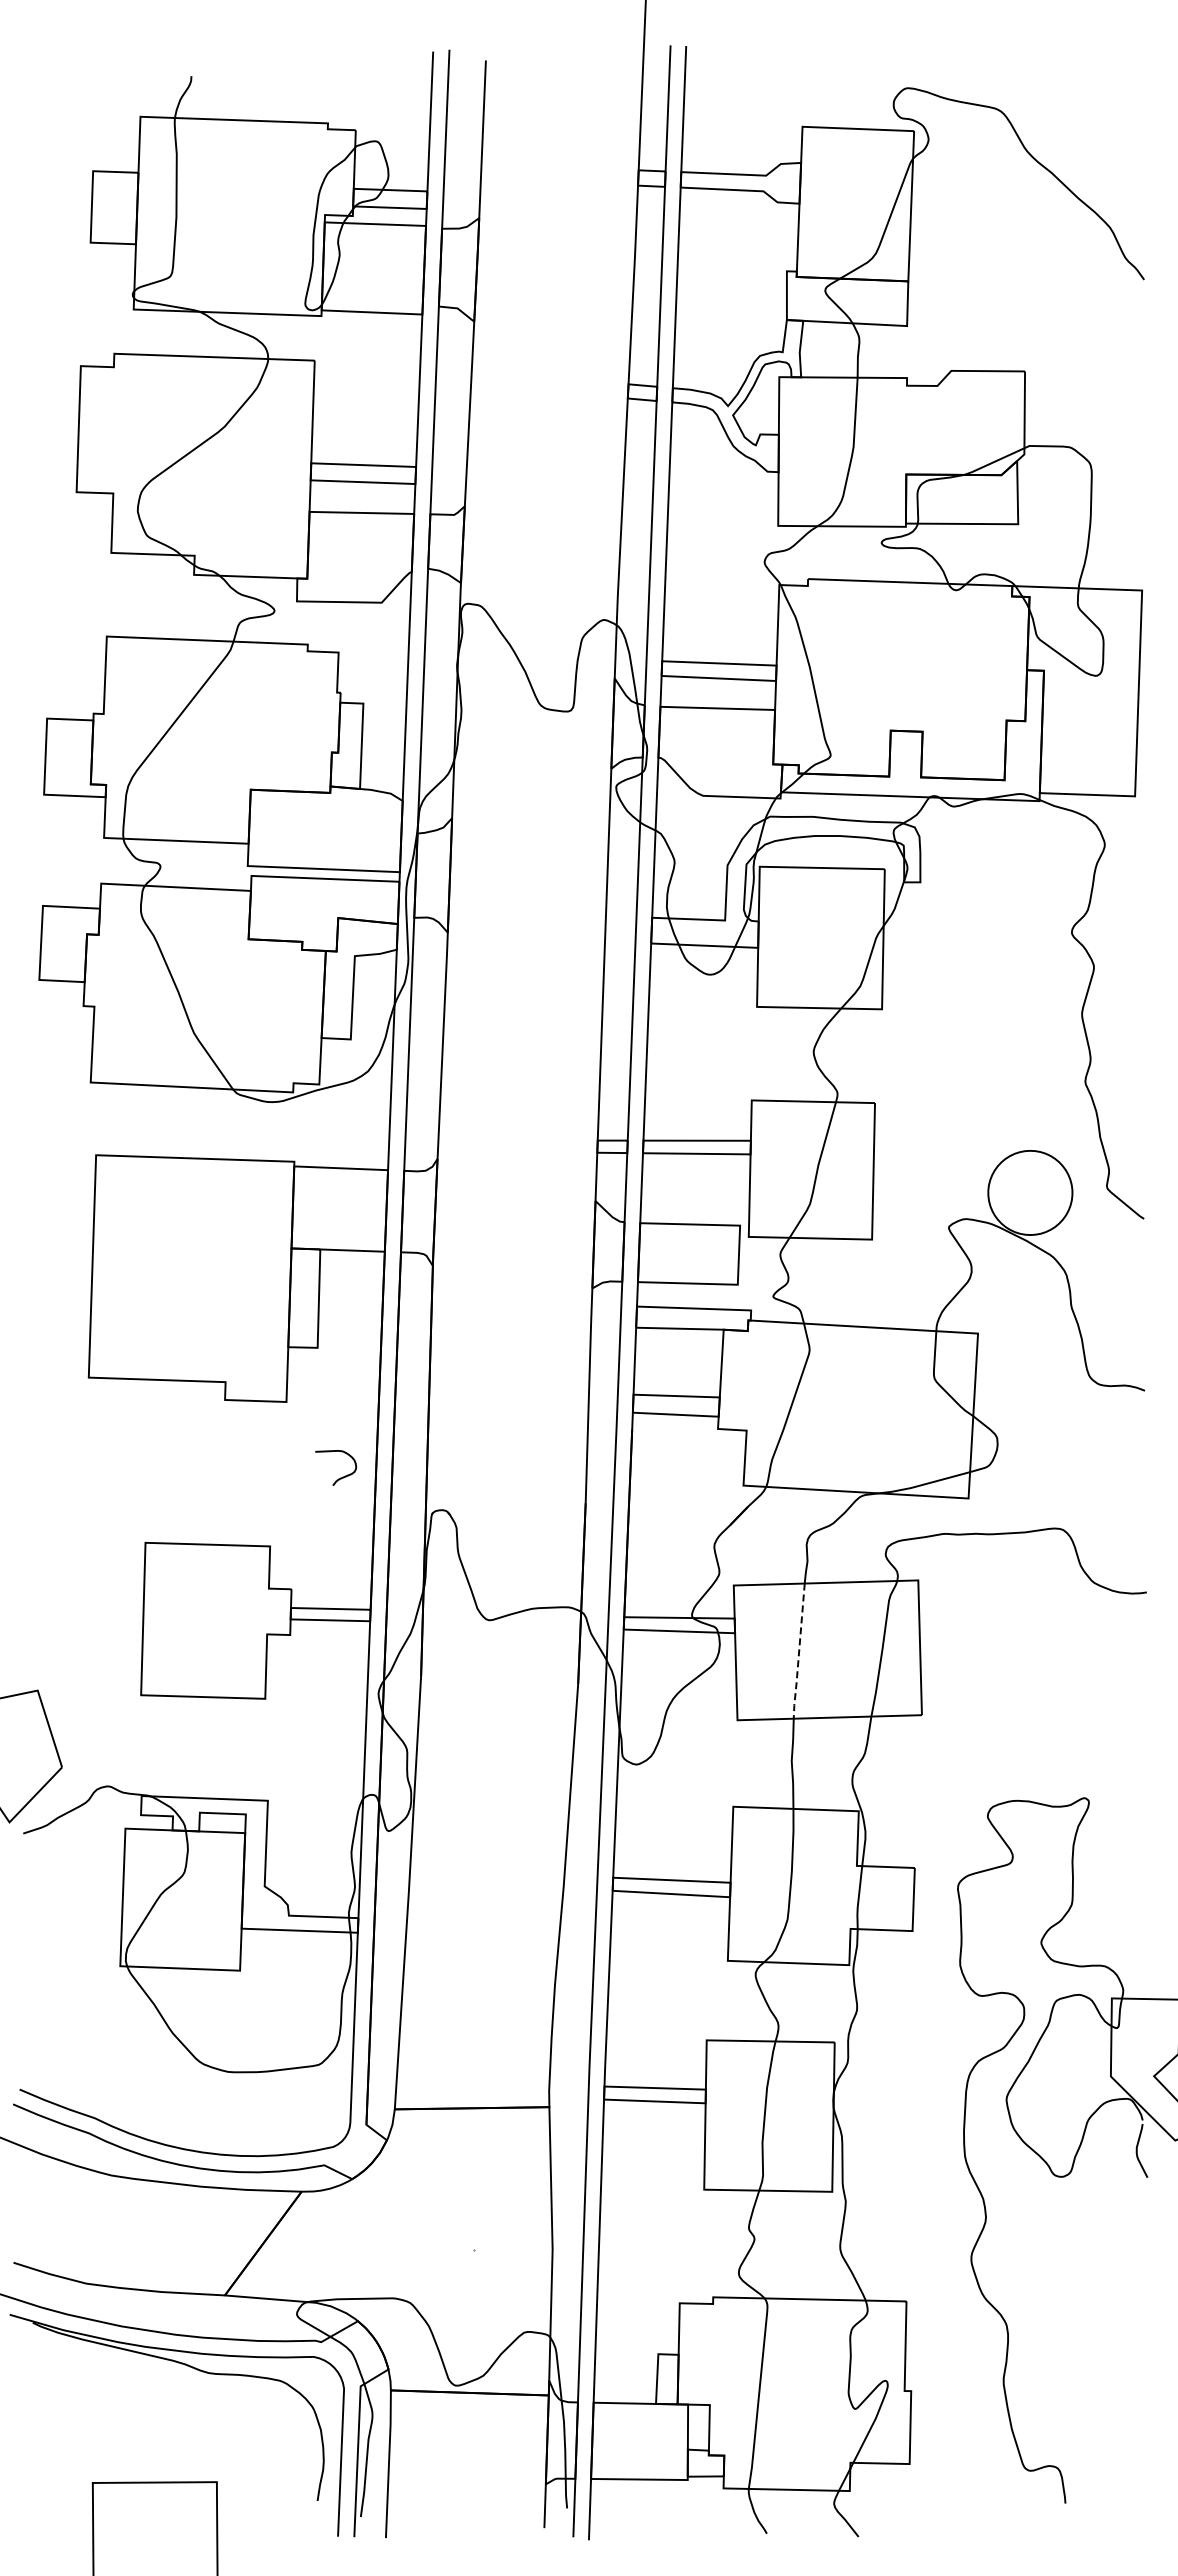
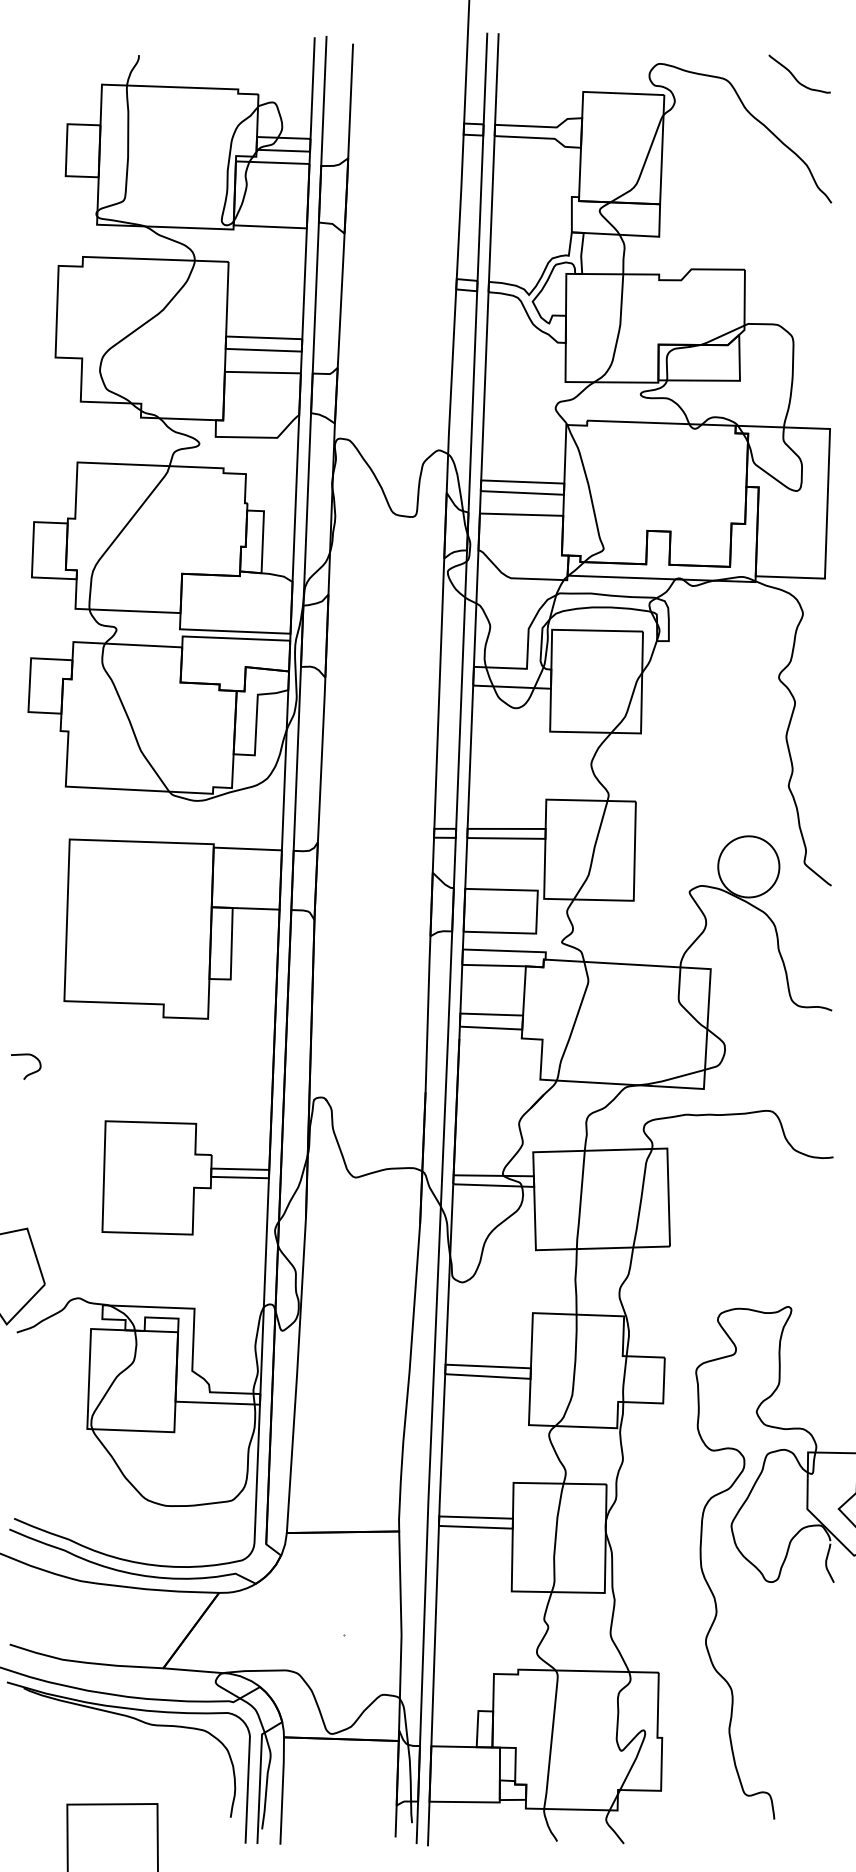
curve: (1094, 106) -> (795, 77), added
curve: (340, 1477) -> (29, 1073), moved
line: (799, 1652) -> (581, 1200), dashed -> solid

